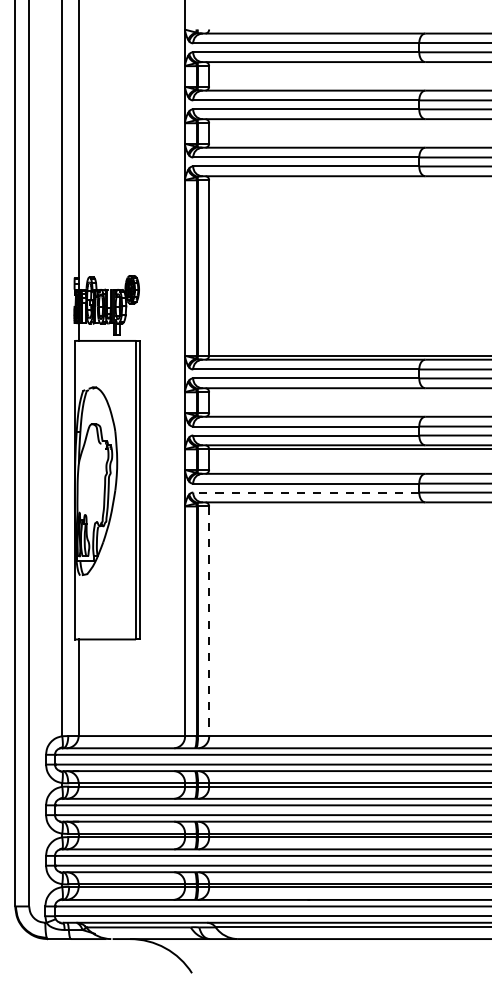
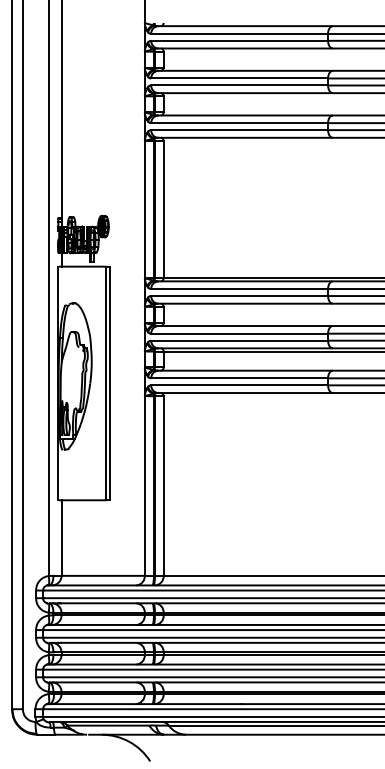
line: (306, 492) -> (239, 385), dashed -> solid
line: (209, 621) -> (163, 486), dashed -> solid

